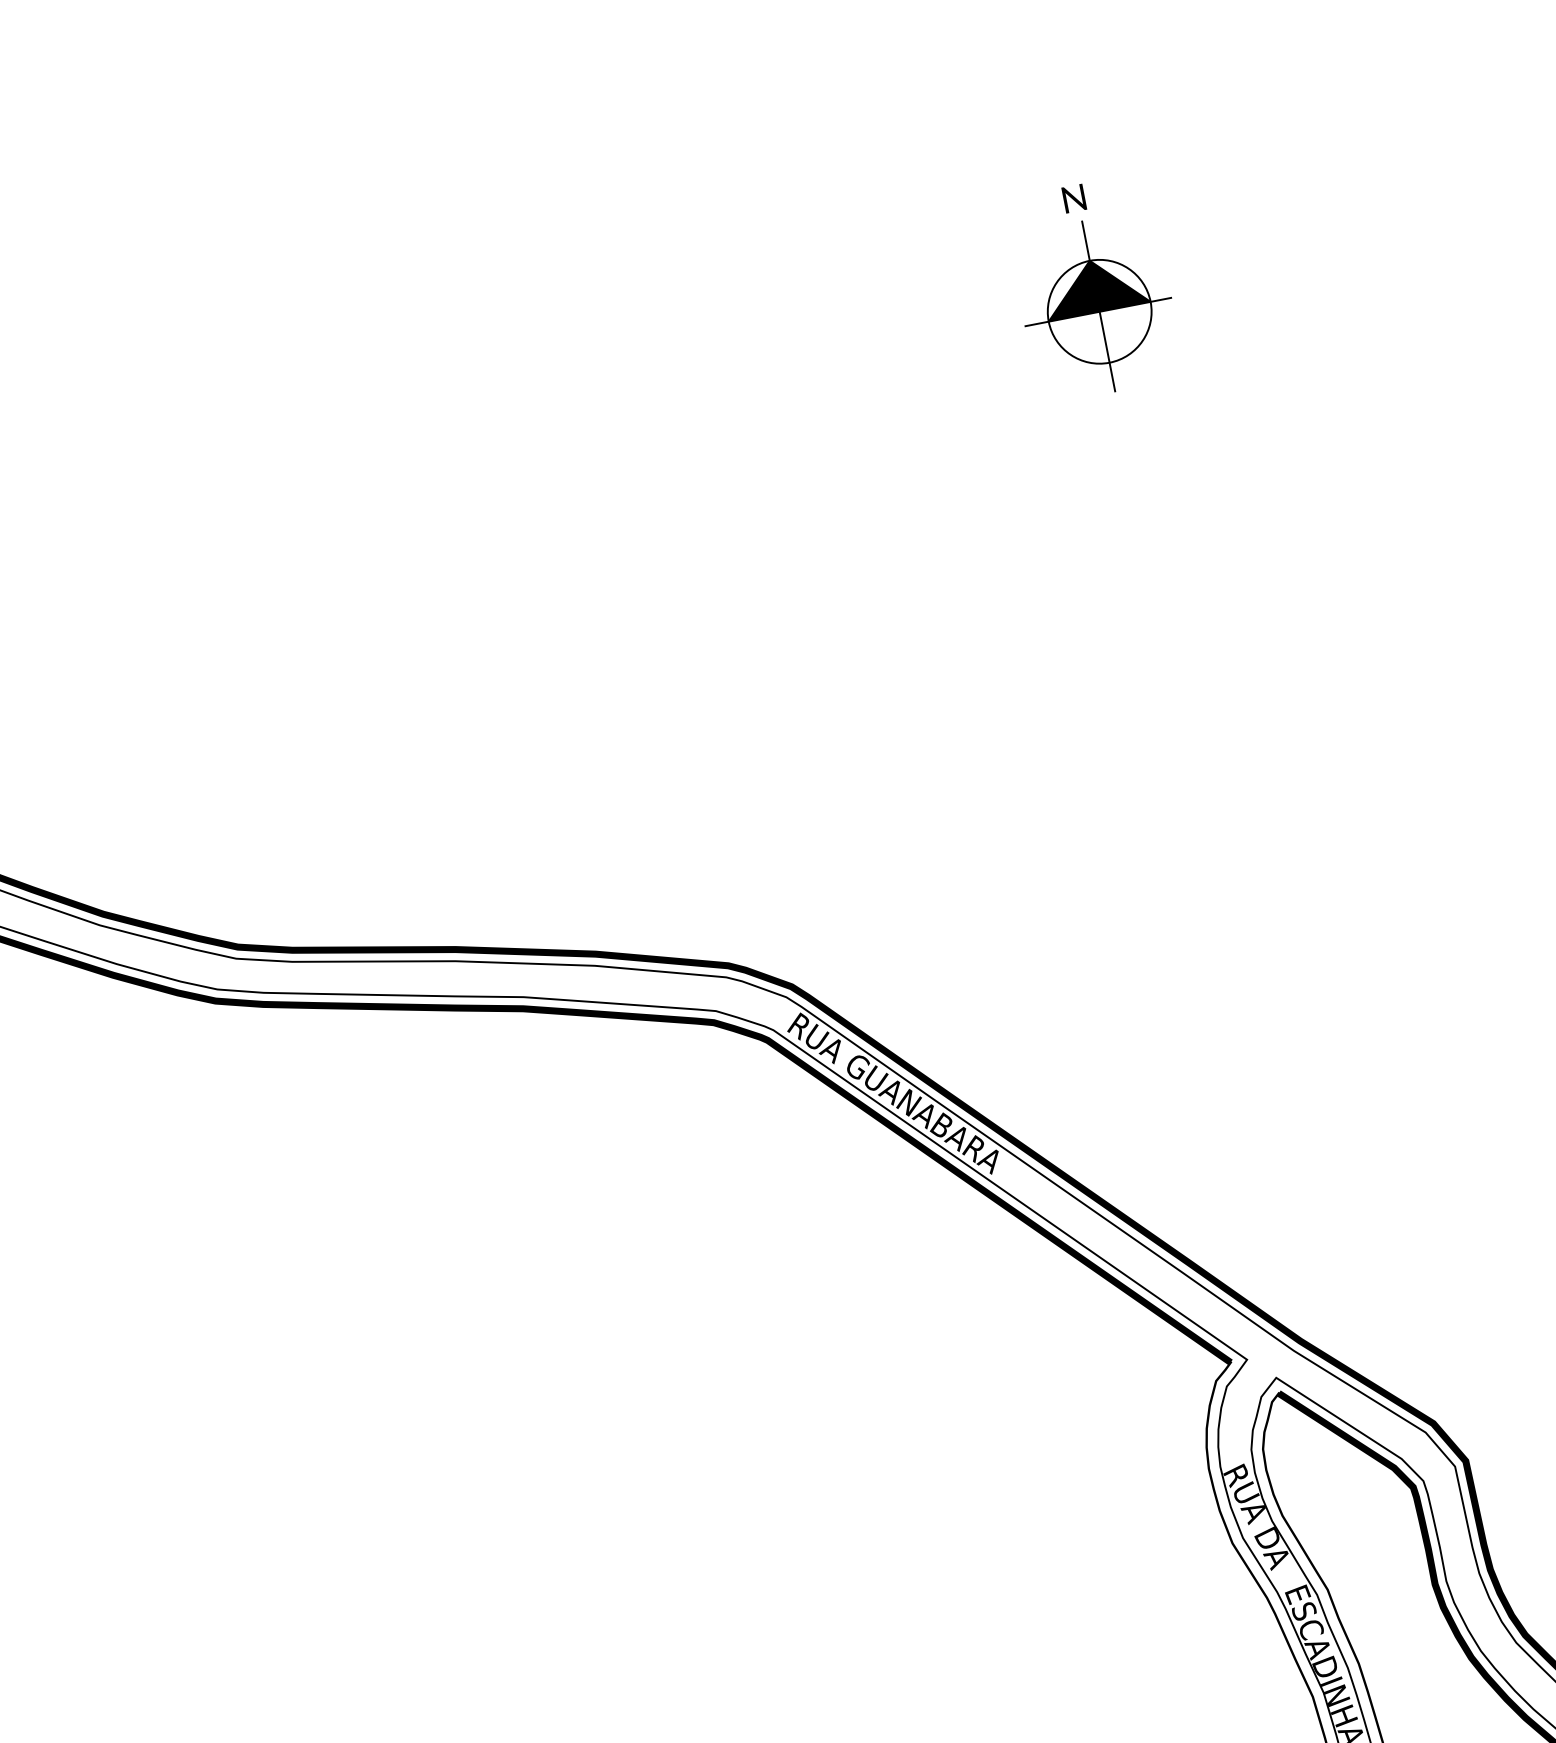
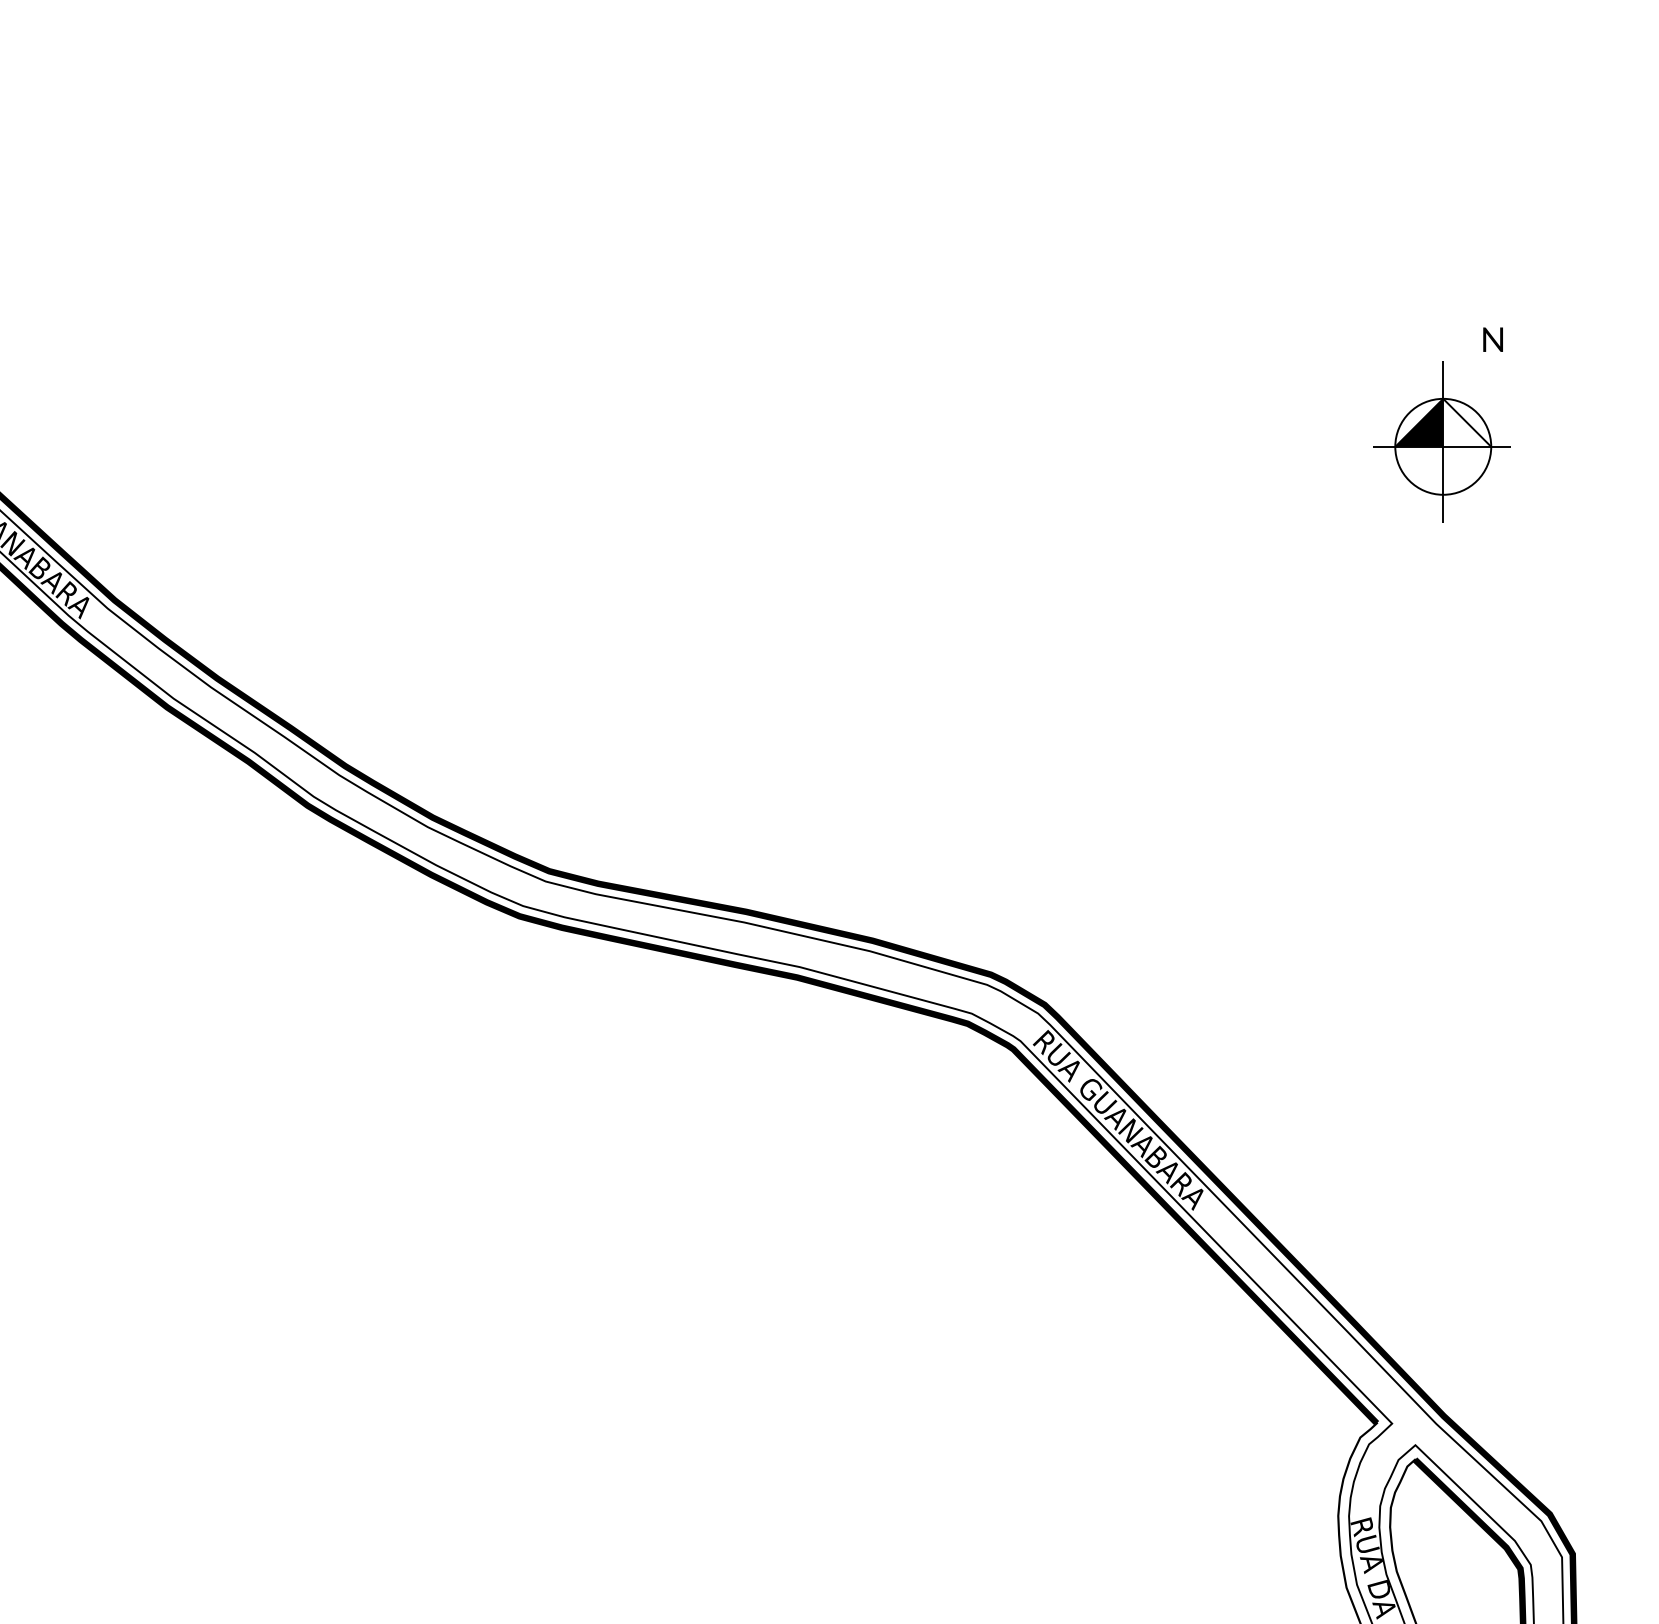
text: (1073, 198) -> (1492, 339), moved
fill: (1120, 280) -> (1467, 422), removed

